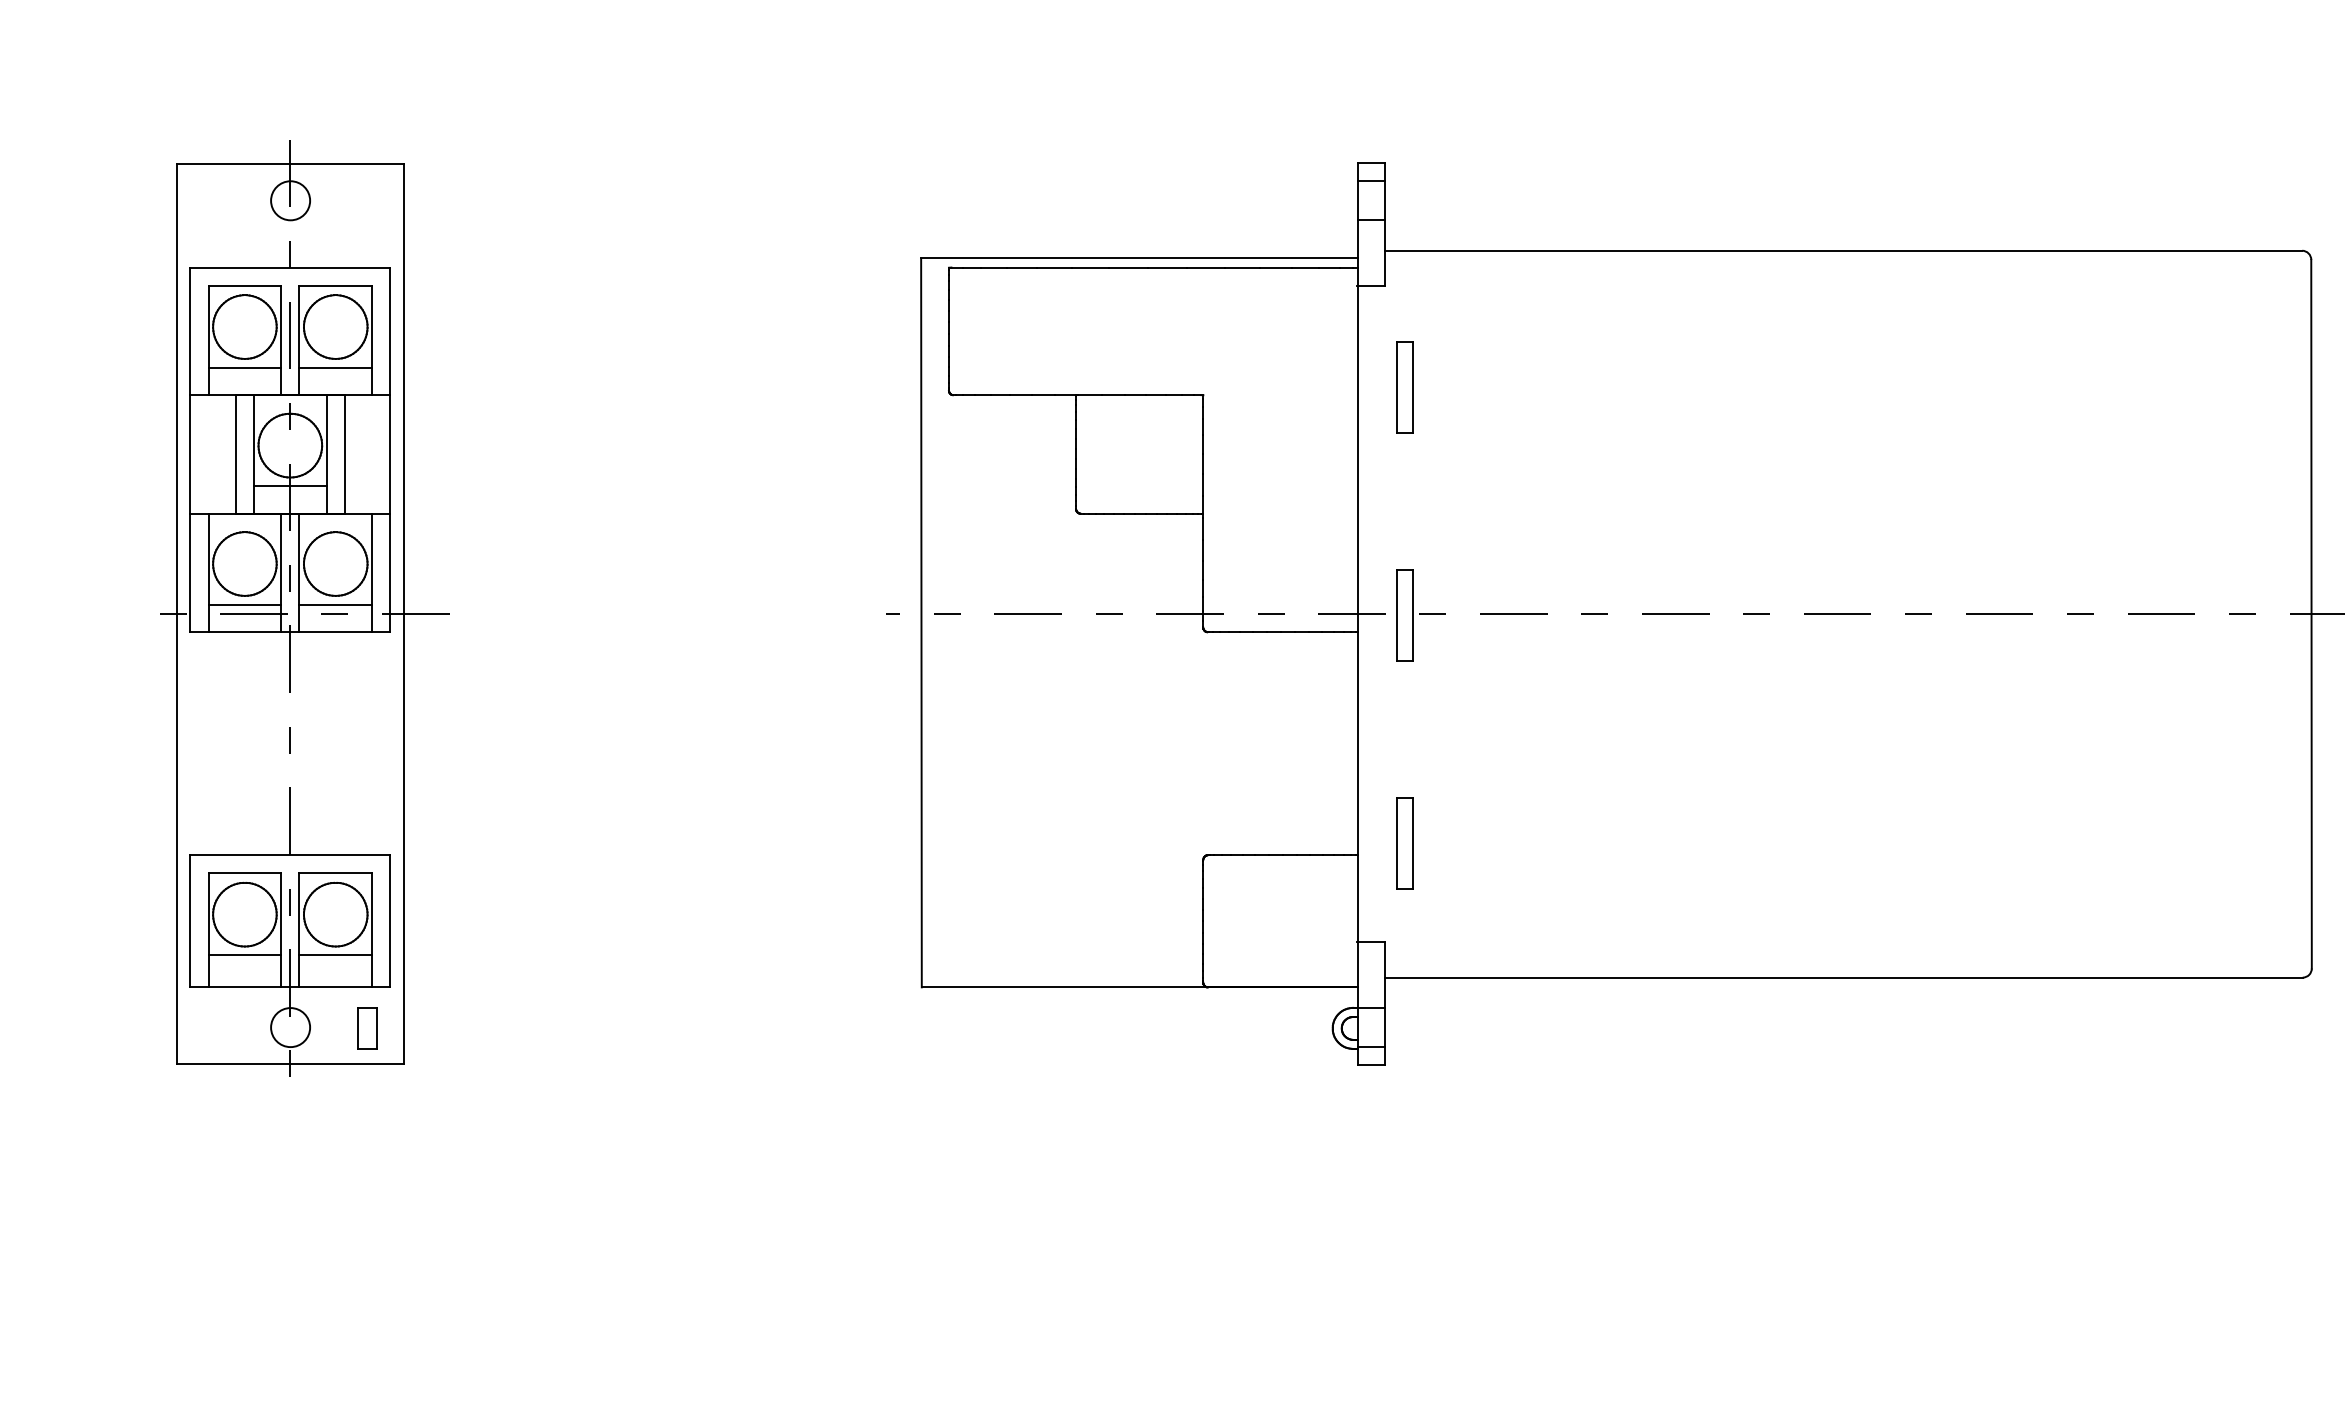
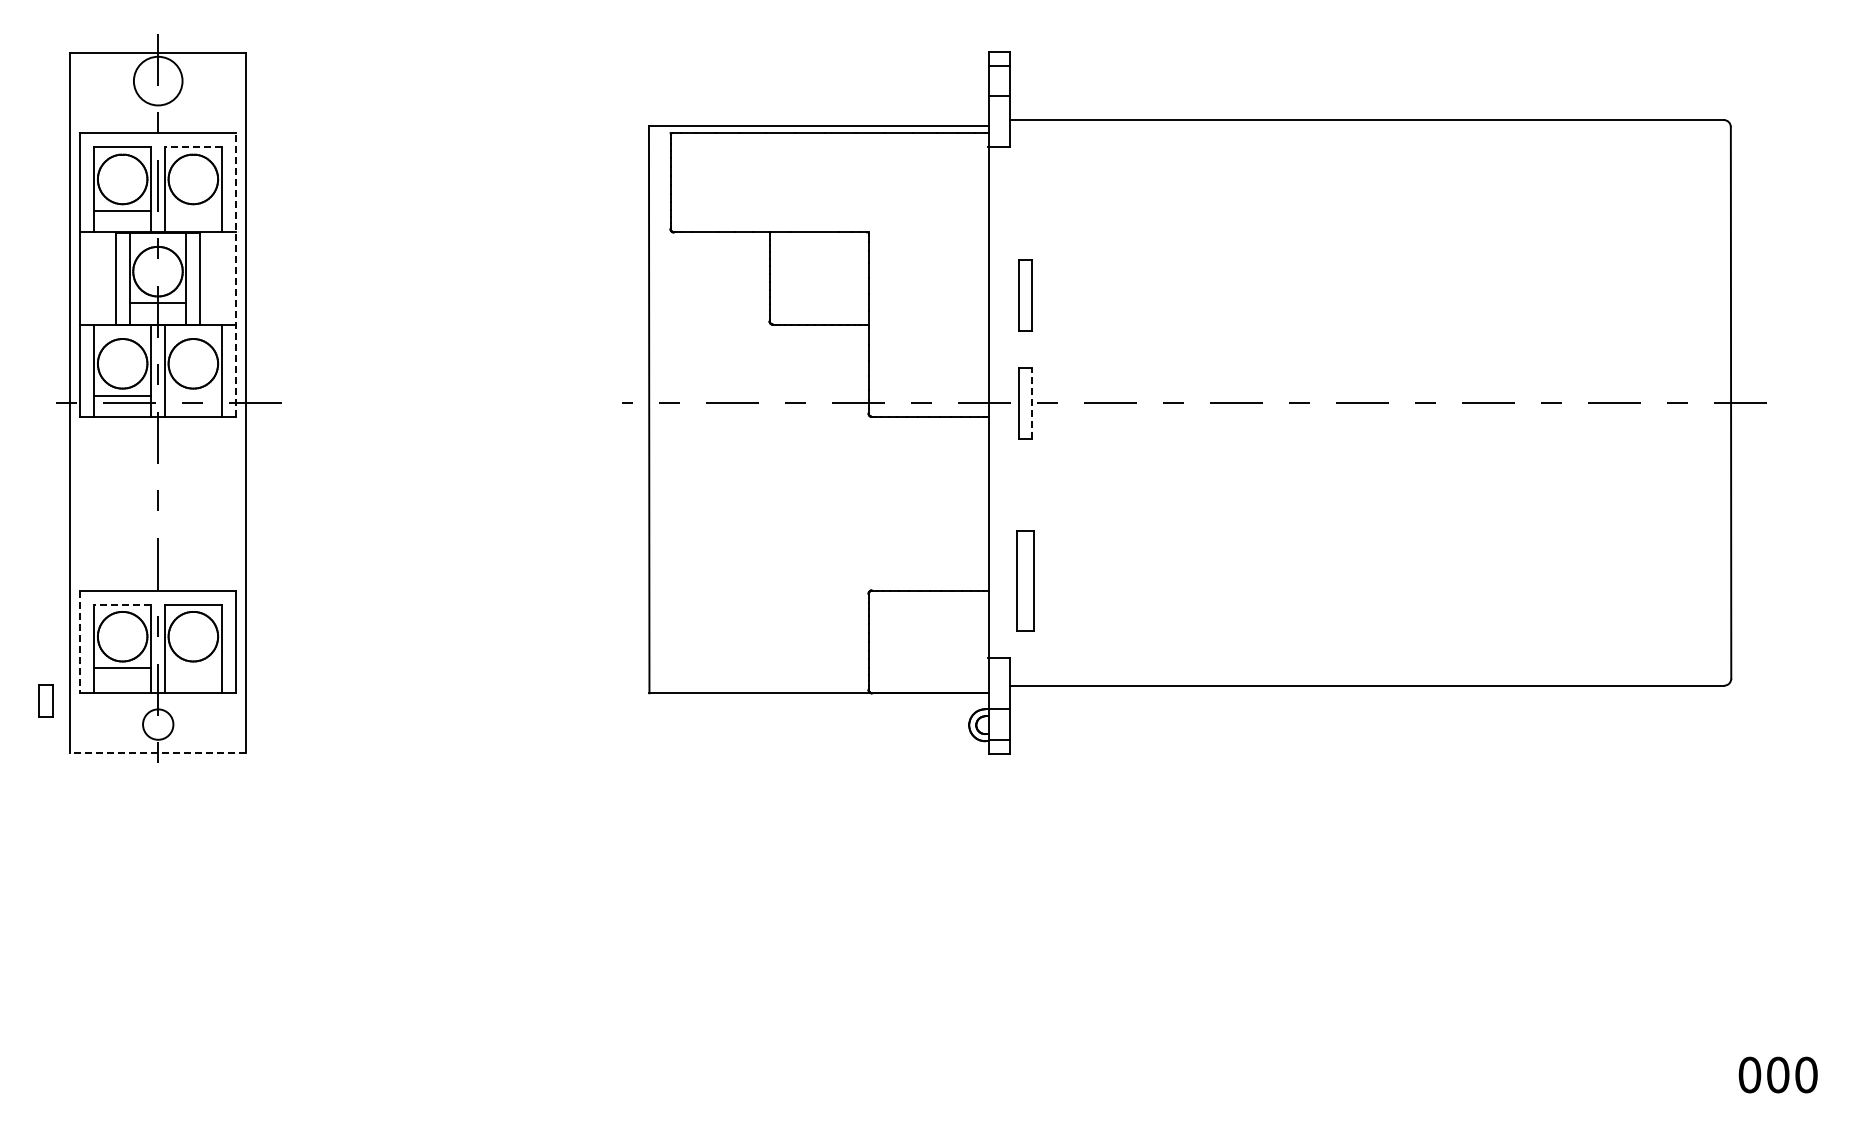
circle: (290, 199) -> (158, 80), size x1.6
line: (334, 286) -> (192, 147), solid -> dashed
line: (335, 368) -> (193, 211), removed
part: (1404, 387) -> (1025, 295), moved
line: (389, 450) -> (235, 275), solid -> dashed
line: (335, 604) -> (193, 395), removed
line: (1412, 615) -> (1031, 403), solid -> dashed
part: (1404, 843) -> (1025, 581), size x1.4
line: (244, 873) -> (122, 604), solid -> dashed
line: (190, 922) -> (80, 642), solid -> dashed
line: (335, 955) -> (193, 668), removed
part: (366, 1027) -> (45, 700), moved
line: (289, 1063) -> (157, 752), solid -> dashed

